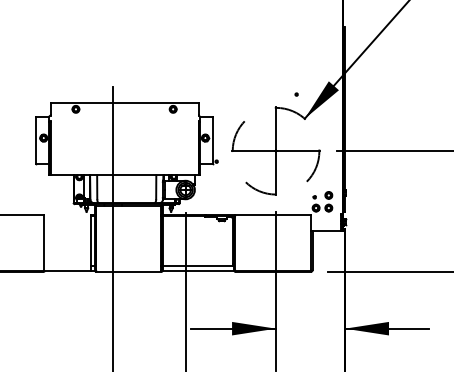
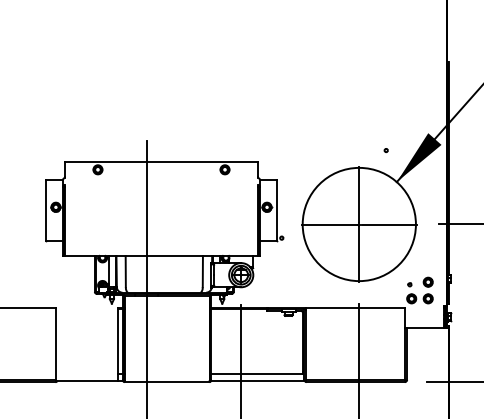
circle: (275, 150) -> (358, 223), dashed -> solid

